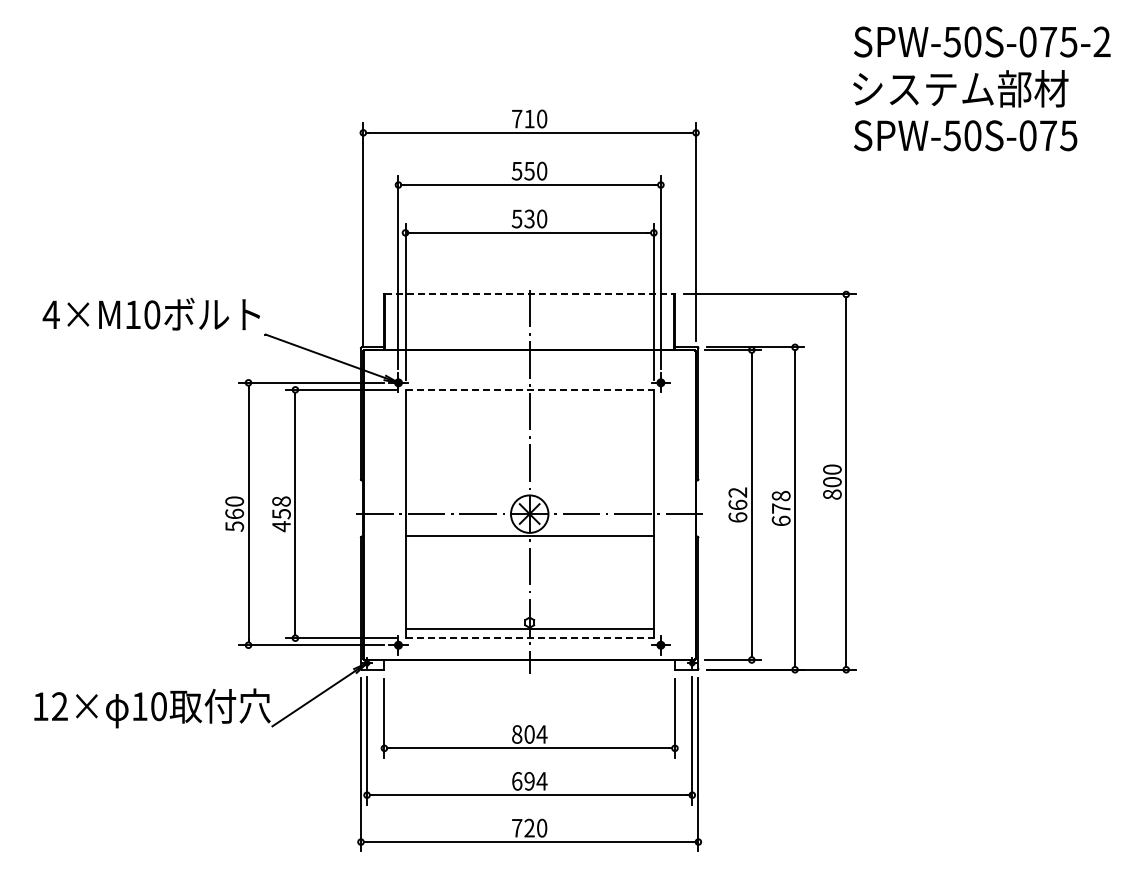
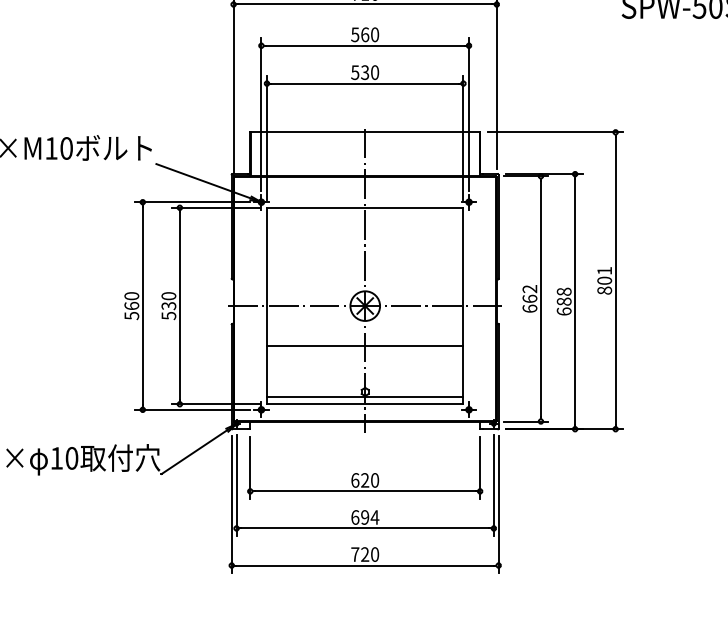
text: (529, 170) -> (365, 34), 550 -> 560
line: (529, 294) -> (365, 132), dashed -> solid
line: (530, 389) -> (365, 207), dashed -> solid
text: (832, 469) -> (604, 270), 800 -> 801
text: (780, 508) -> (563, 301), 678 -> 688
text: (281, 514) -> (168, 306), 458 -> 530
line: (529, 535) -> (365, 345), moved
line: (530, 638) -> (365, 404), dashed -> solid
text: (529, 734) -> (365, 480), 804 -> 620

